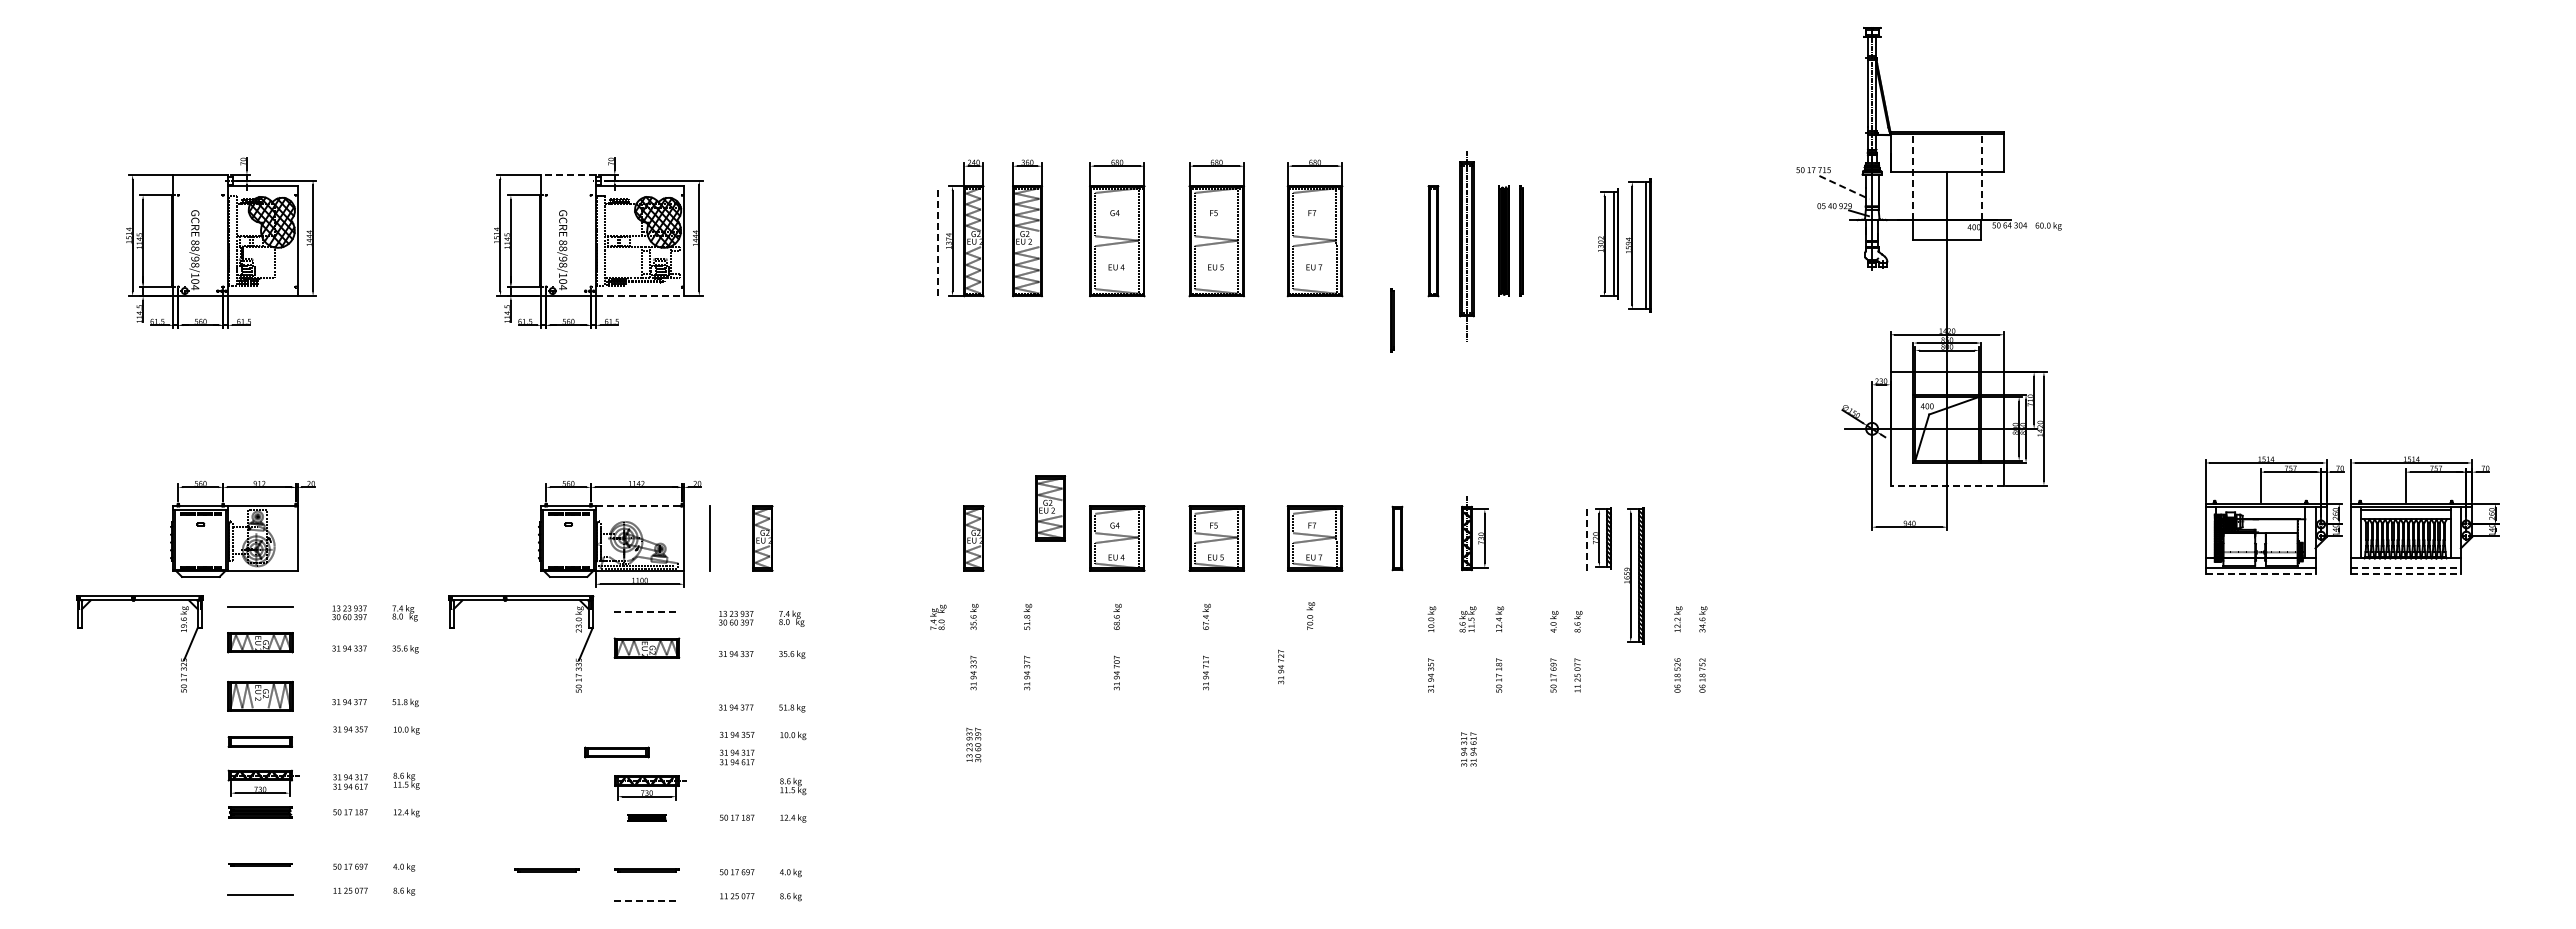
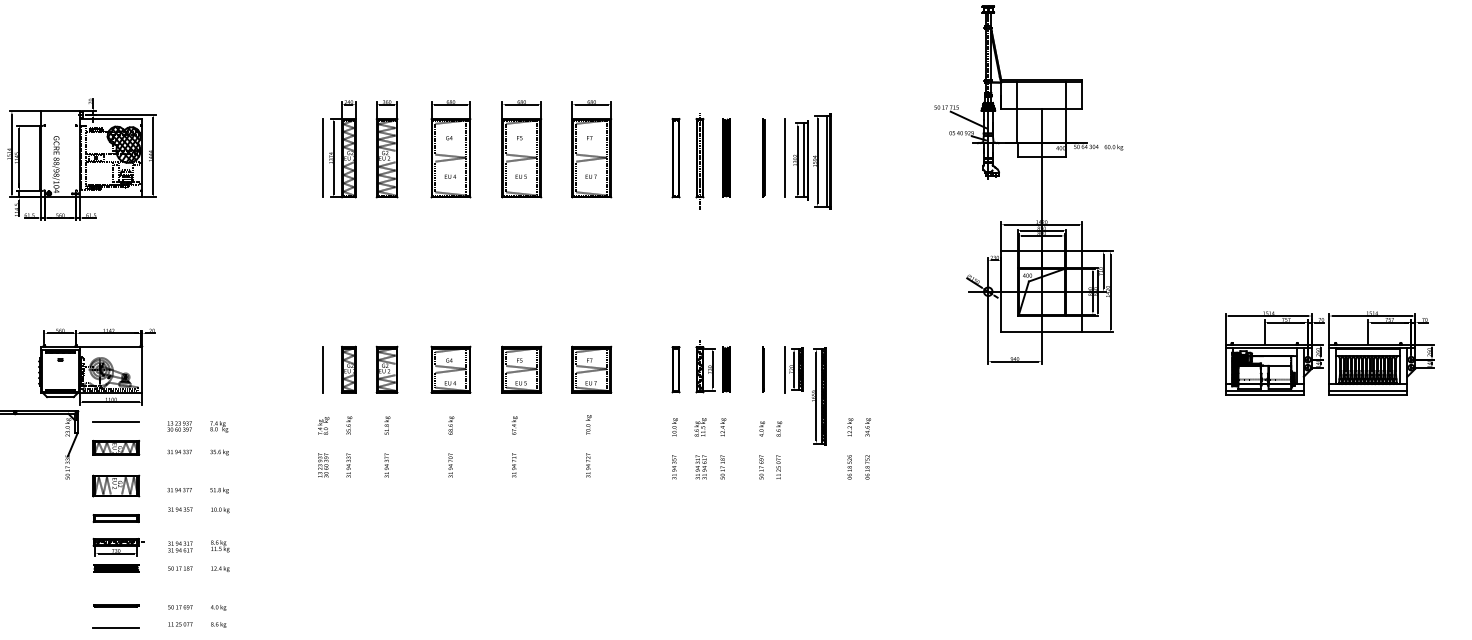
line: (568, 175) -> (60, 111), dashed -> solid
line: (1912, 177) -> (1017, 112), dashed -> solid
line: (1981, 177) -> (1066, 112), dashed -> solid
line: (1844, 187) -> (968, 119), dashed -> solid
line: (1521, 240) -> (763, 157), moved
line: (1586, 240) -> (784, 157), added
line: (937, 241) -> (323, 158), dashed -> solid
part: (1466, 245) -> (699, 161), size x0.71
line: (639, 296) -> (110, 197), dashed -> solid
line: (1392, 320) -> (763, 369), moved
line: (1947, 485) -> (1041, 332), dashed -> solid
line: (639, 506) -> (110, 346), dashed -> solid
part: (1050, 508) -> (387, 369), moved
line: (709, 538) -> (323, 369), moved
part: (762, 538) -> (198, 369), removed
part: (1397, 538) -> (676, 369), moved
part: (1503, 538) -> (725, 369), added
line: (1586, 538) -> (784, 369), dashed -> solid
line: (2405, 568) -> (1367, 391), dashed -> solid
line: (2260, 574) -> (1264, 395), dashed -> solid
line: (2405, 574) -> (1367, 395), dashed -> solid
line: (647, 612) -> (116, 422), dashed -> solid
text: (1281, 666) -> (588, 465), moved
part: (646, 701) -> (115, 485), added
text: (973, 744) -> (323, 465), moved
text: (1468, 749) -> (700, 467), moved
part: (616, 752) -> (115, 518), moved
text: (737, 757) -> (180, 547), moved
part: (646, 817) -> (115, 568), size x1.67
line: (546, 870) -> (44, 606), removed
line: (647, 900) -> (116, 627), dashed -> solid

